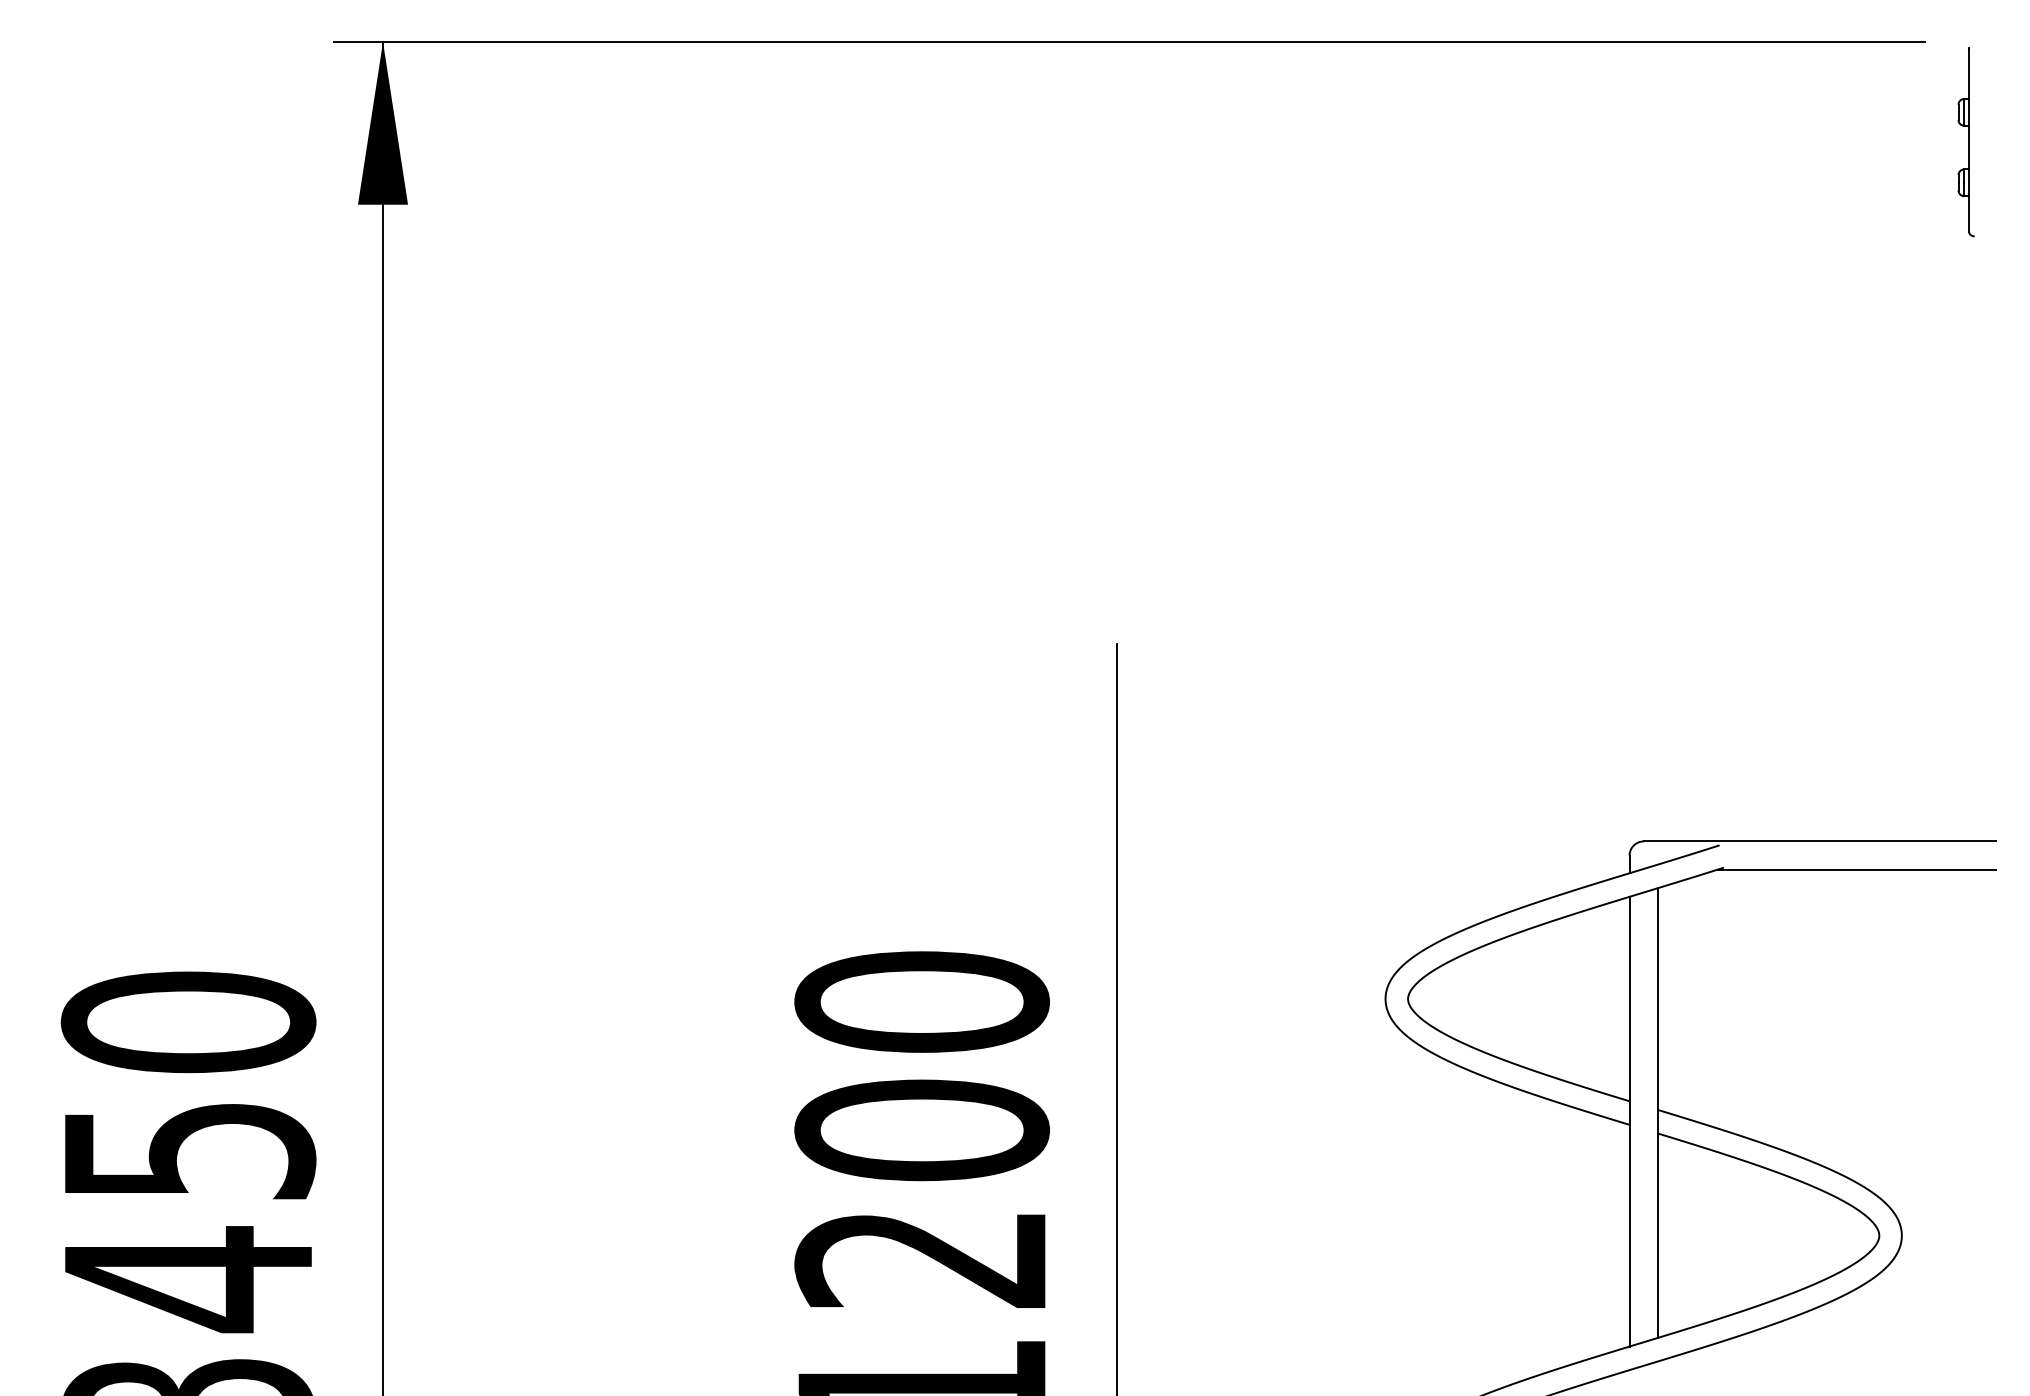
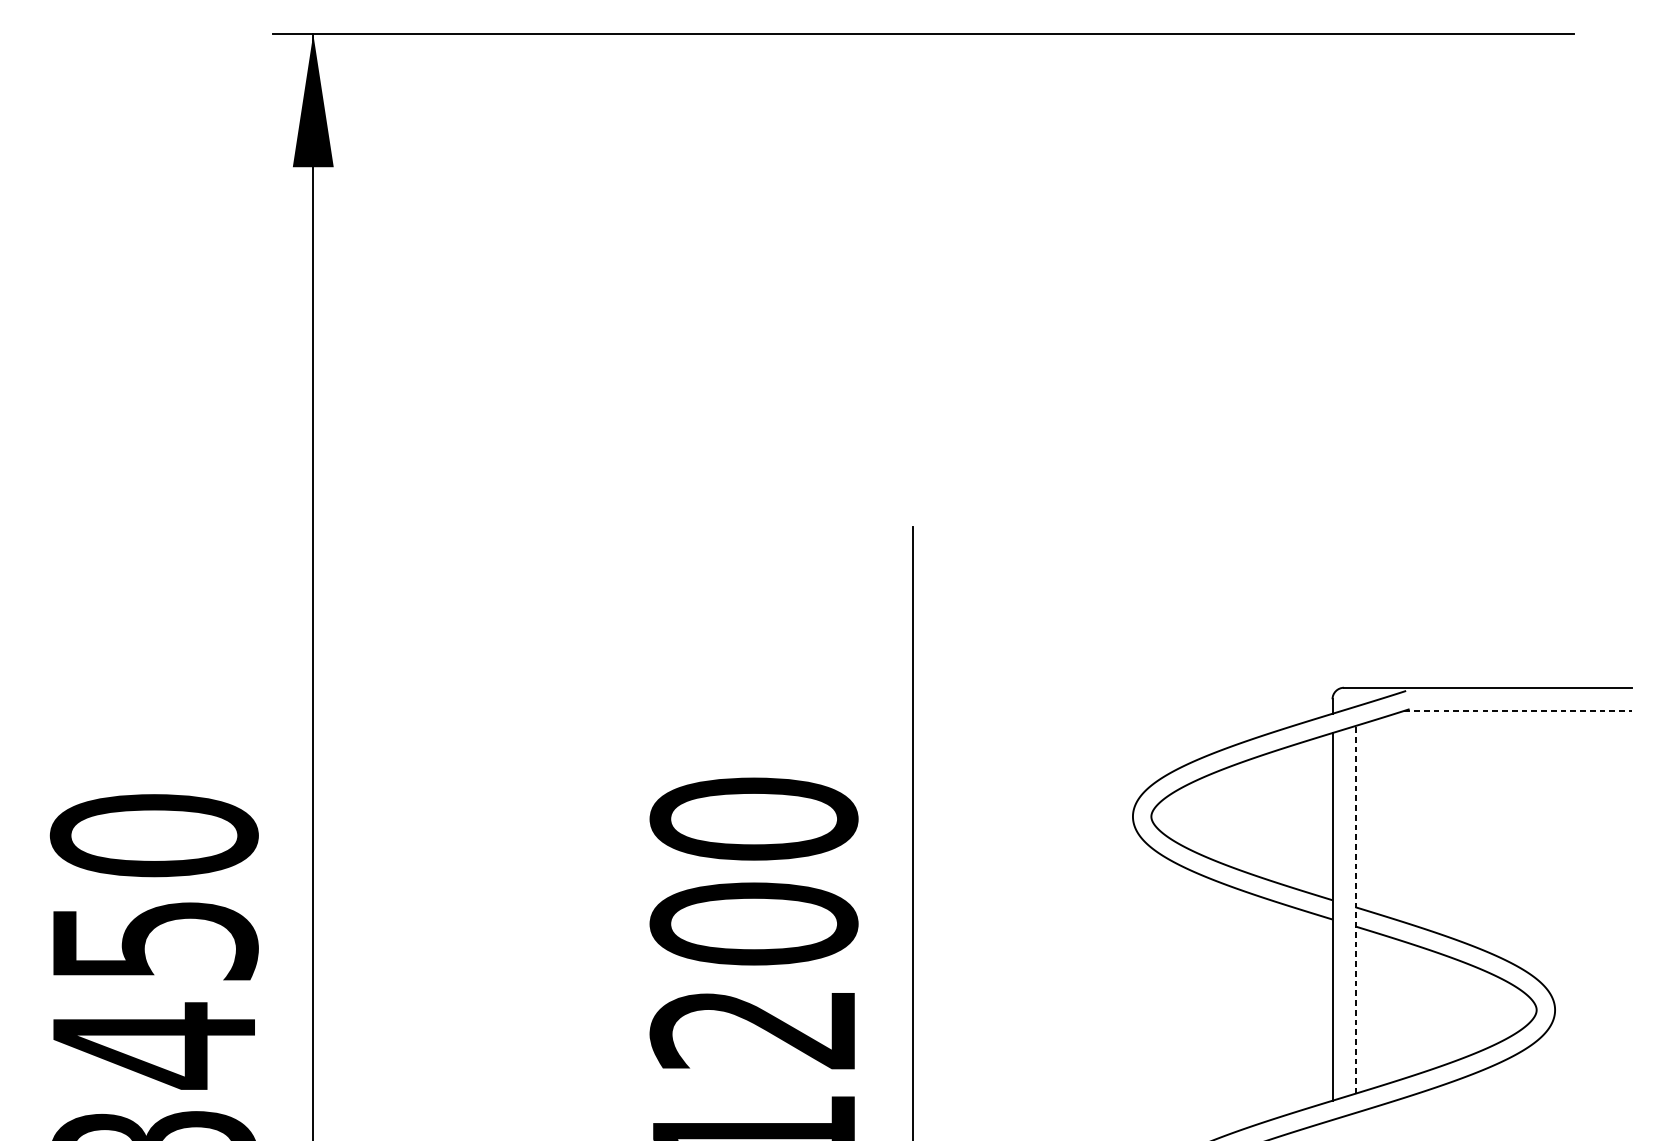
part: (1965, 142) -> (1607, 116), removed
line: (1857, 869) -> (1518, 710), solid -> dashed
line: (1657, 1113) -> (1355, 910), solid -> dashed

